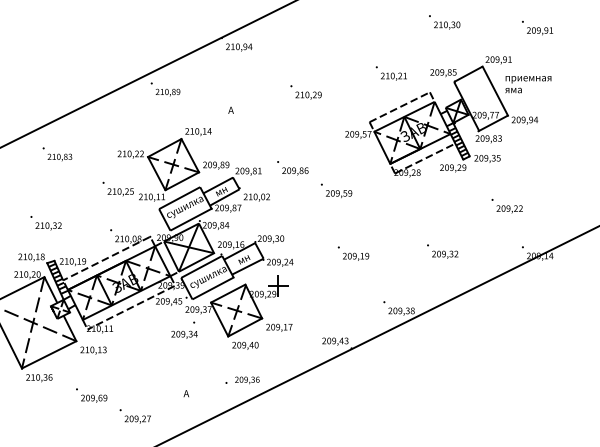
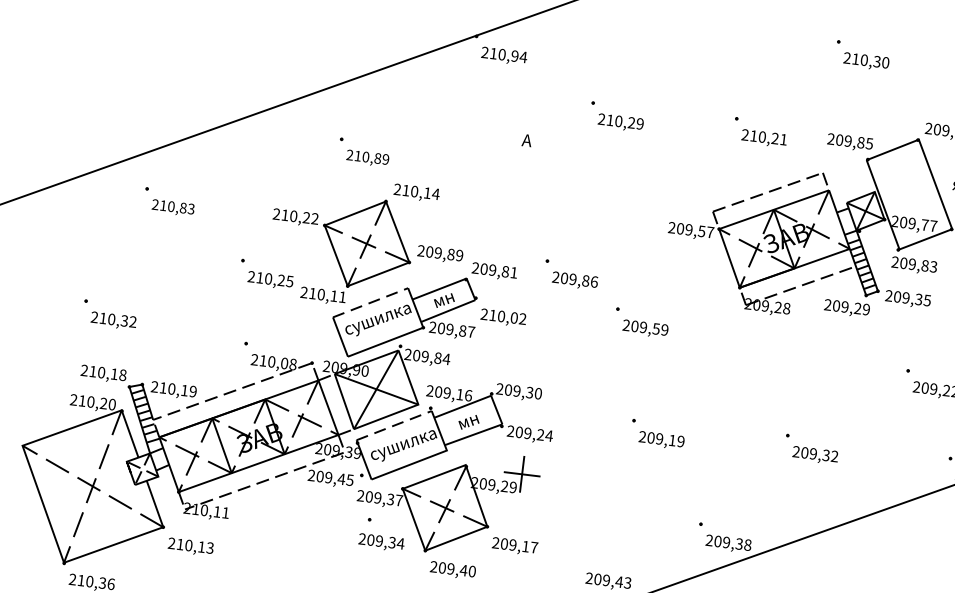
text: (165, 89) -> (364, 152), moved
text: (305, 92) -> (616, 116), moved
text: (230, 109) -> (526, 139), moved
line: (180, 197) -> (372, 301), solid -> dashed
text: (45, 223) -> (108, 315), moved
line: (202, 266) -> (395, 425), solid -> dashed
text: (184, 334) -> (381, 541), moved

